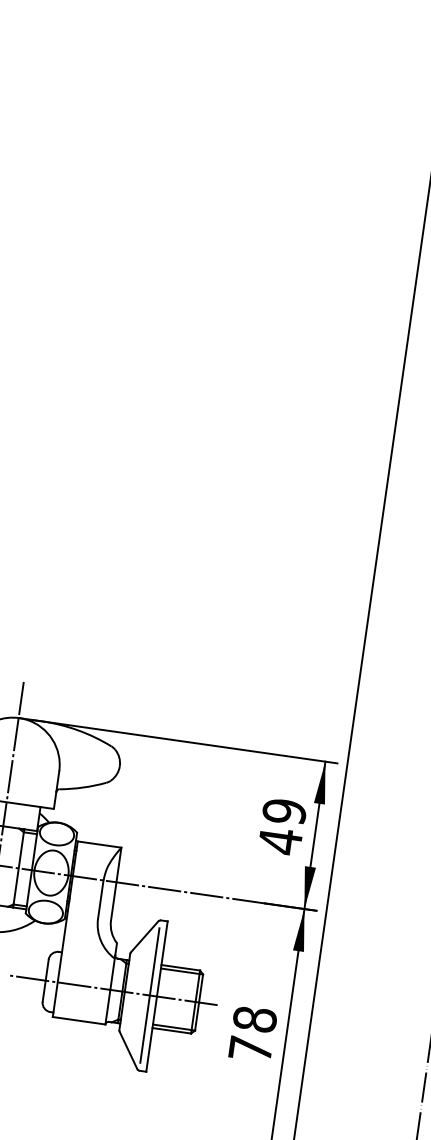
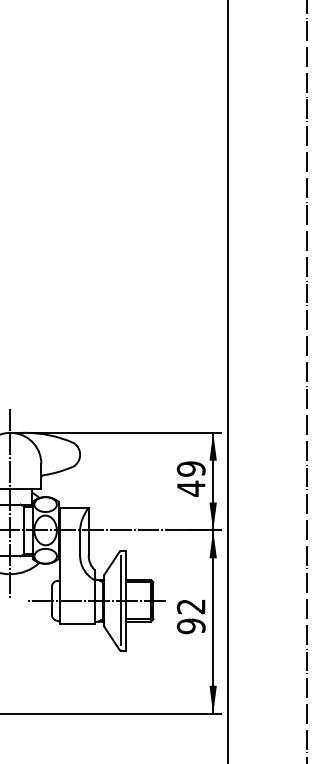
text: (251, 1034) -> (190, 616), 78 -> 92

